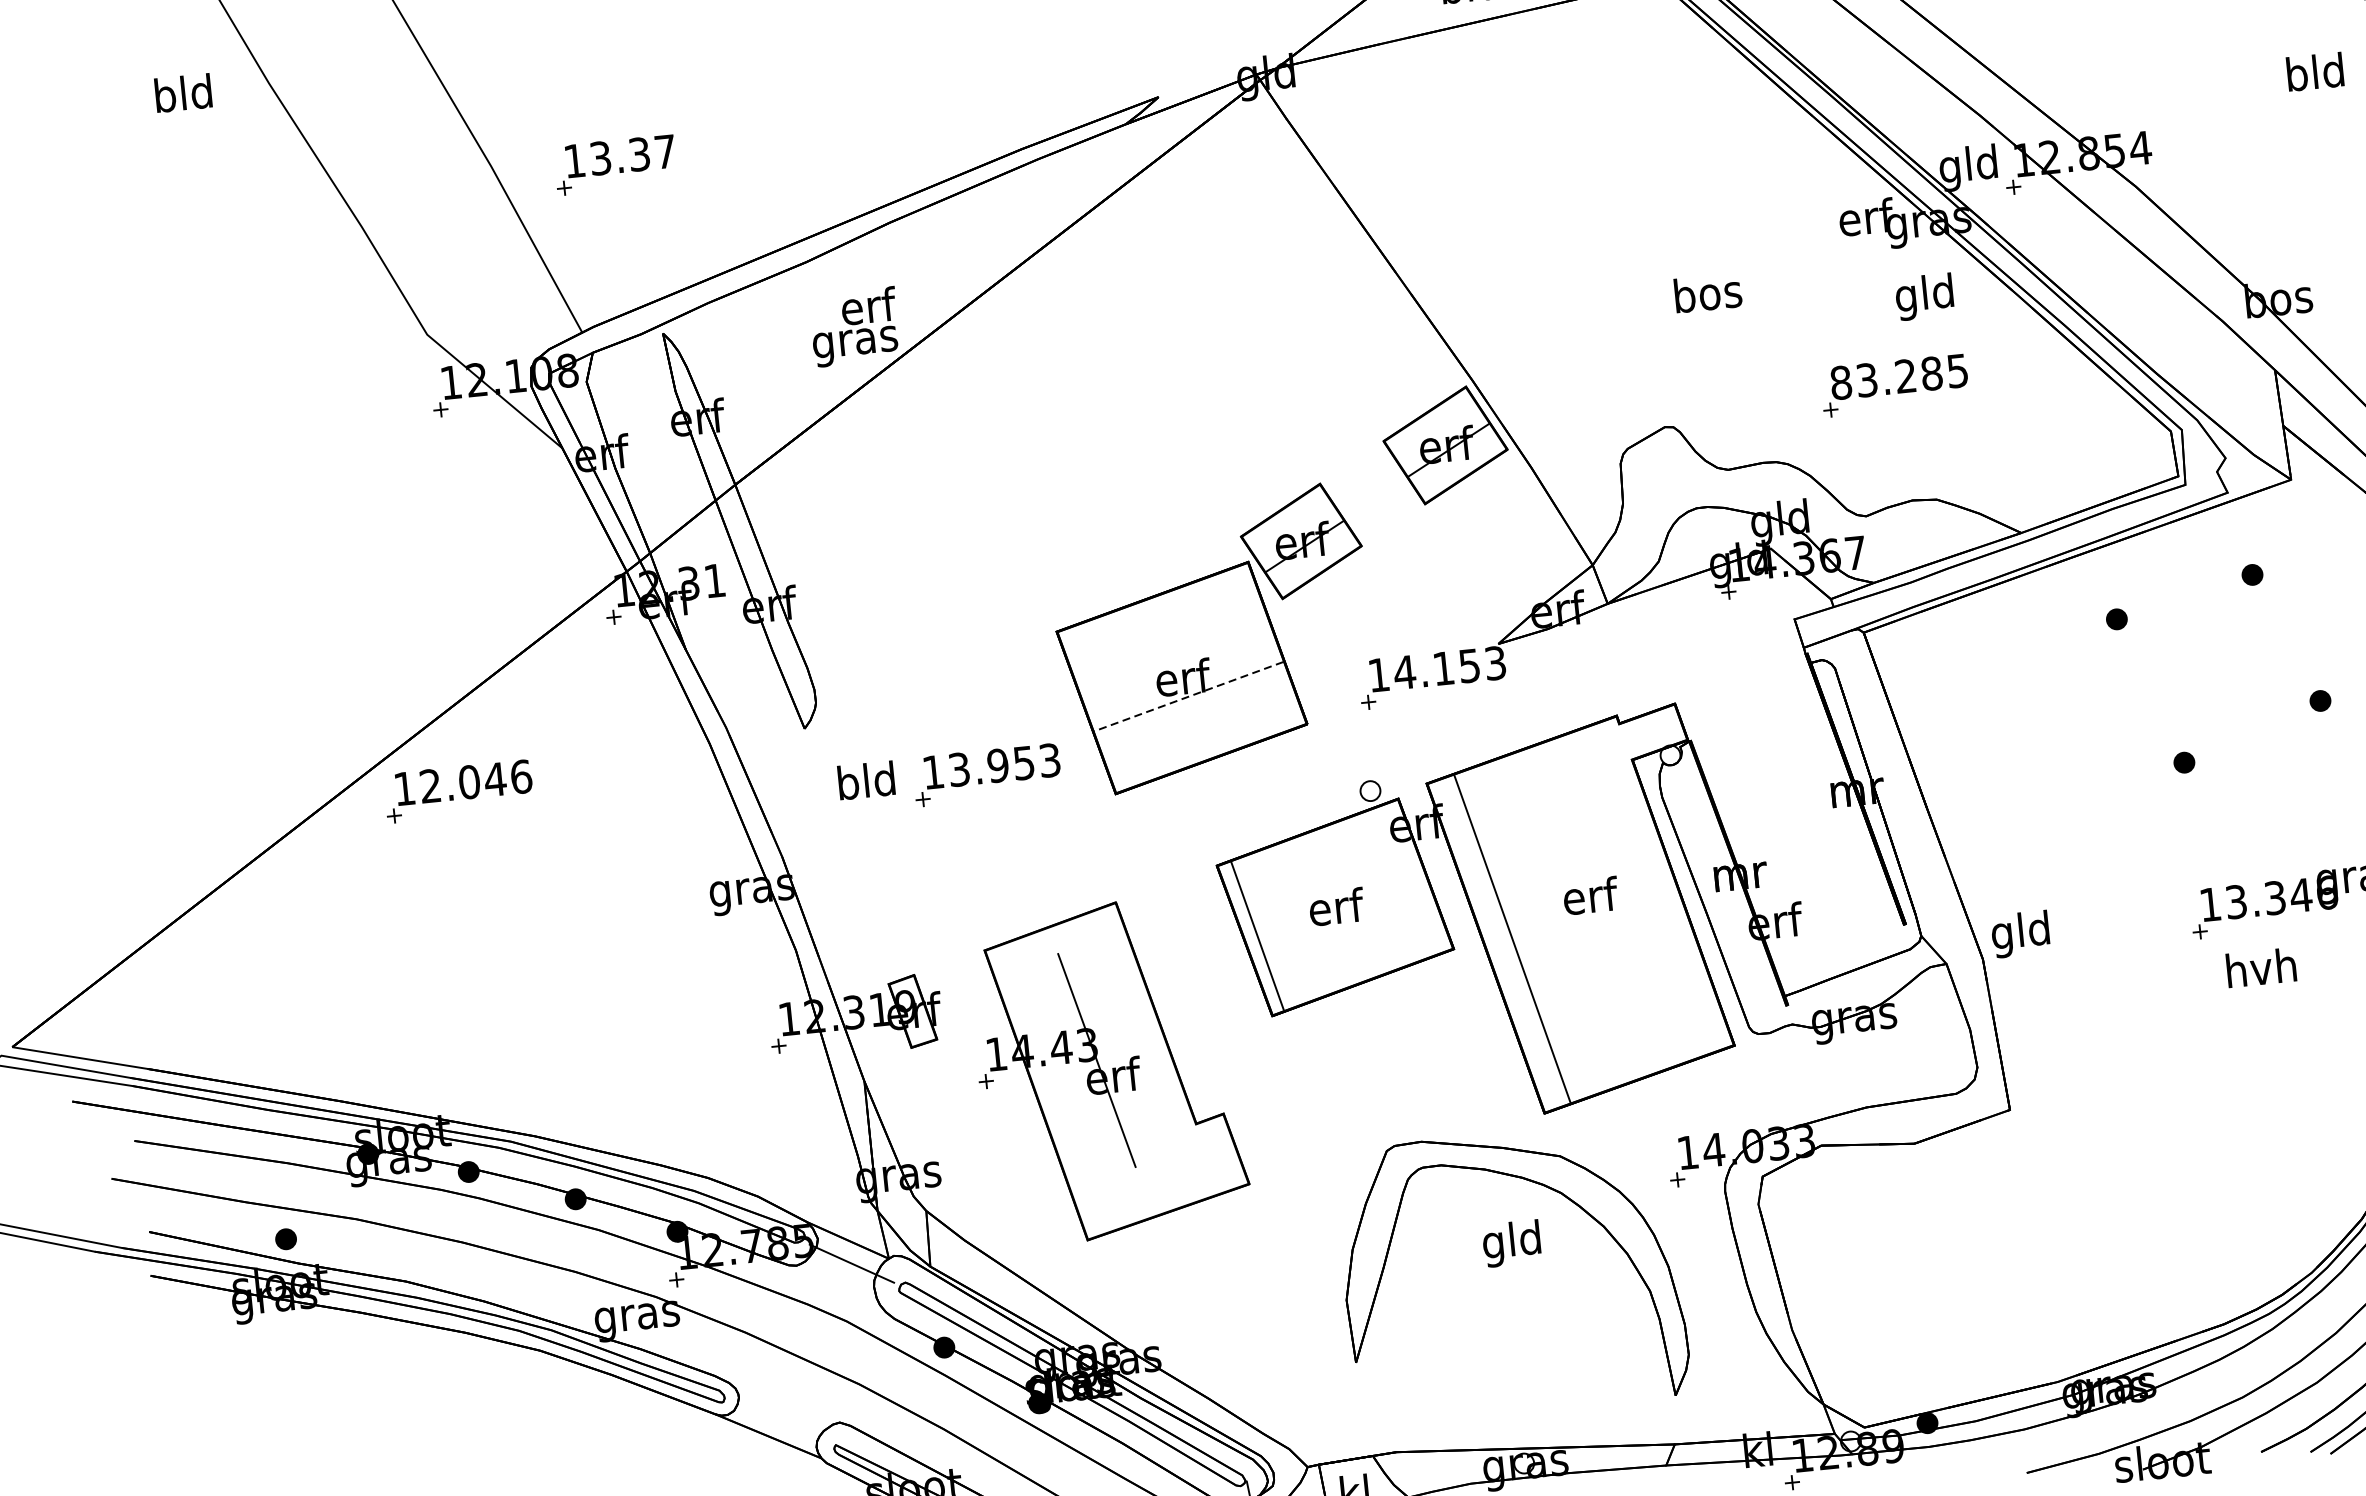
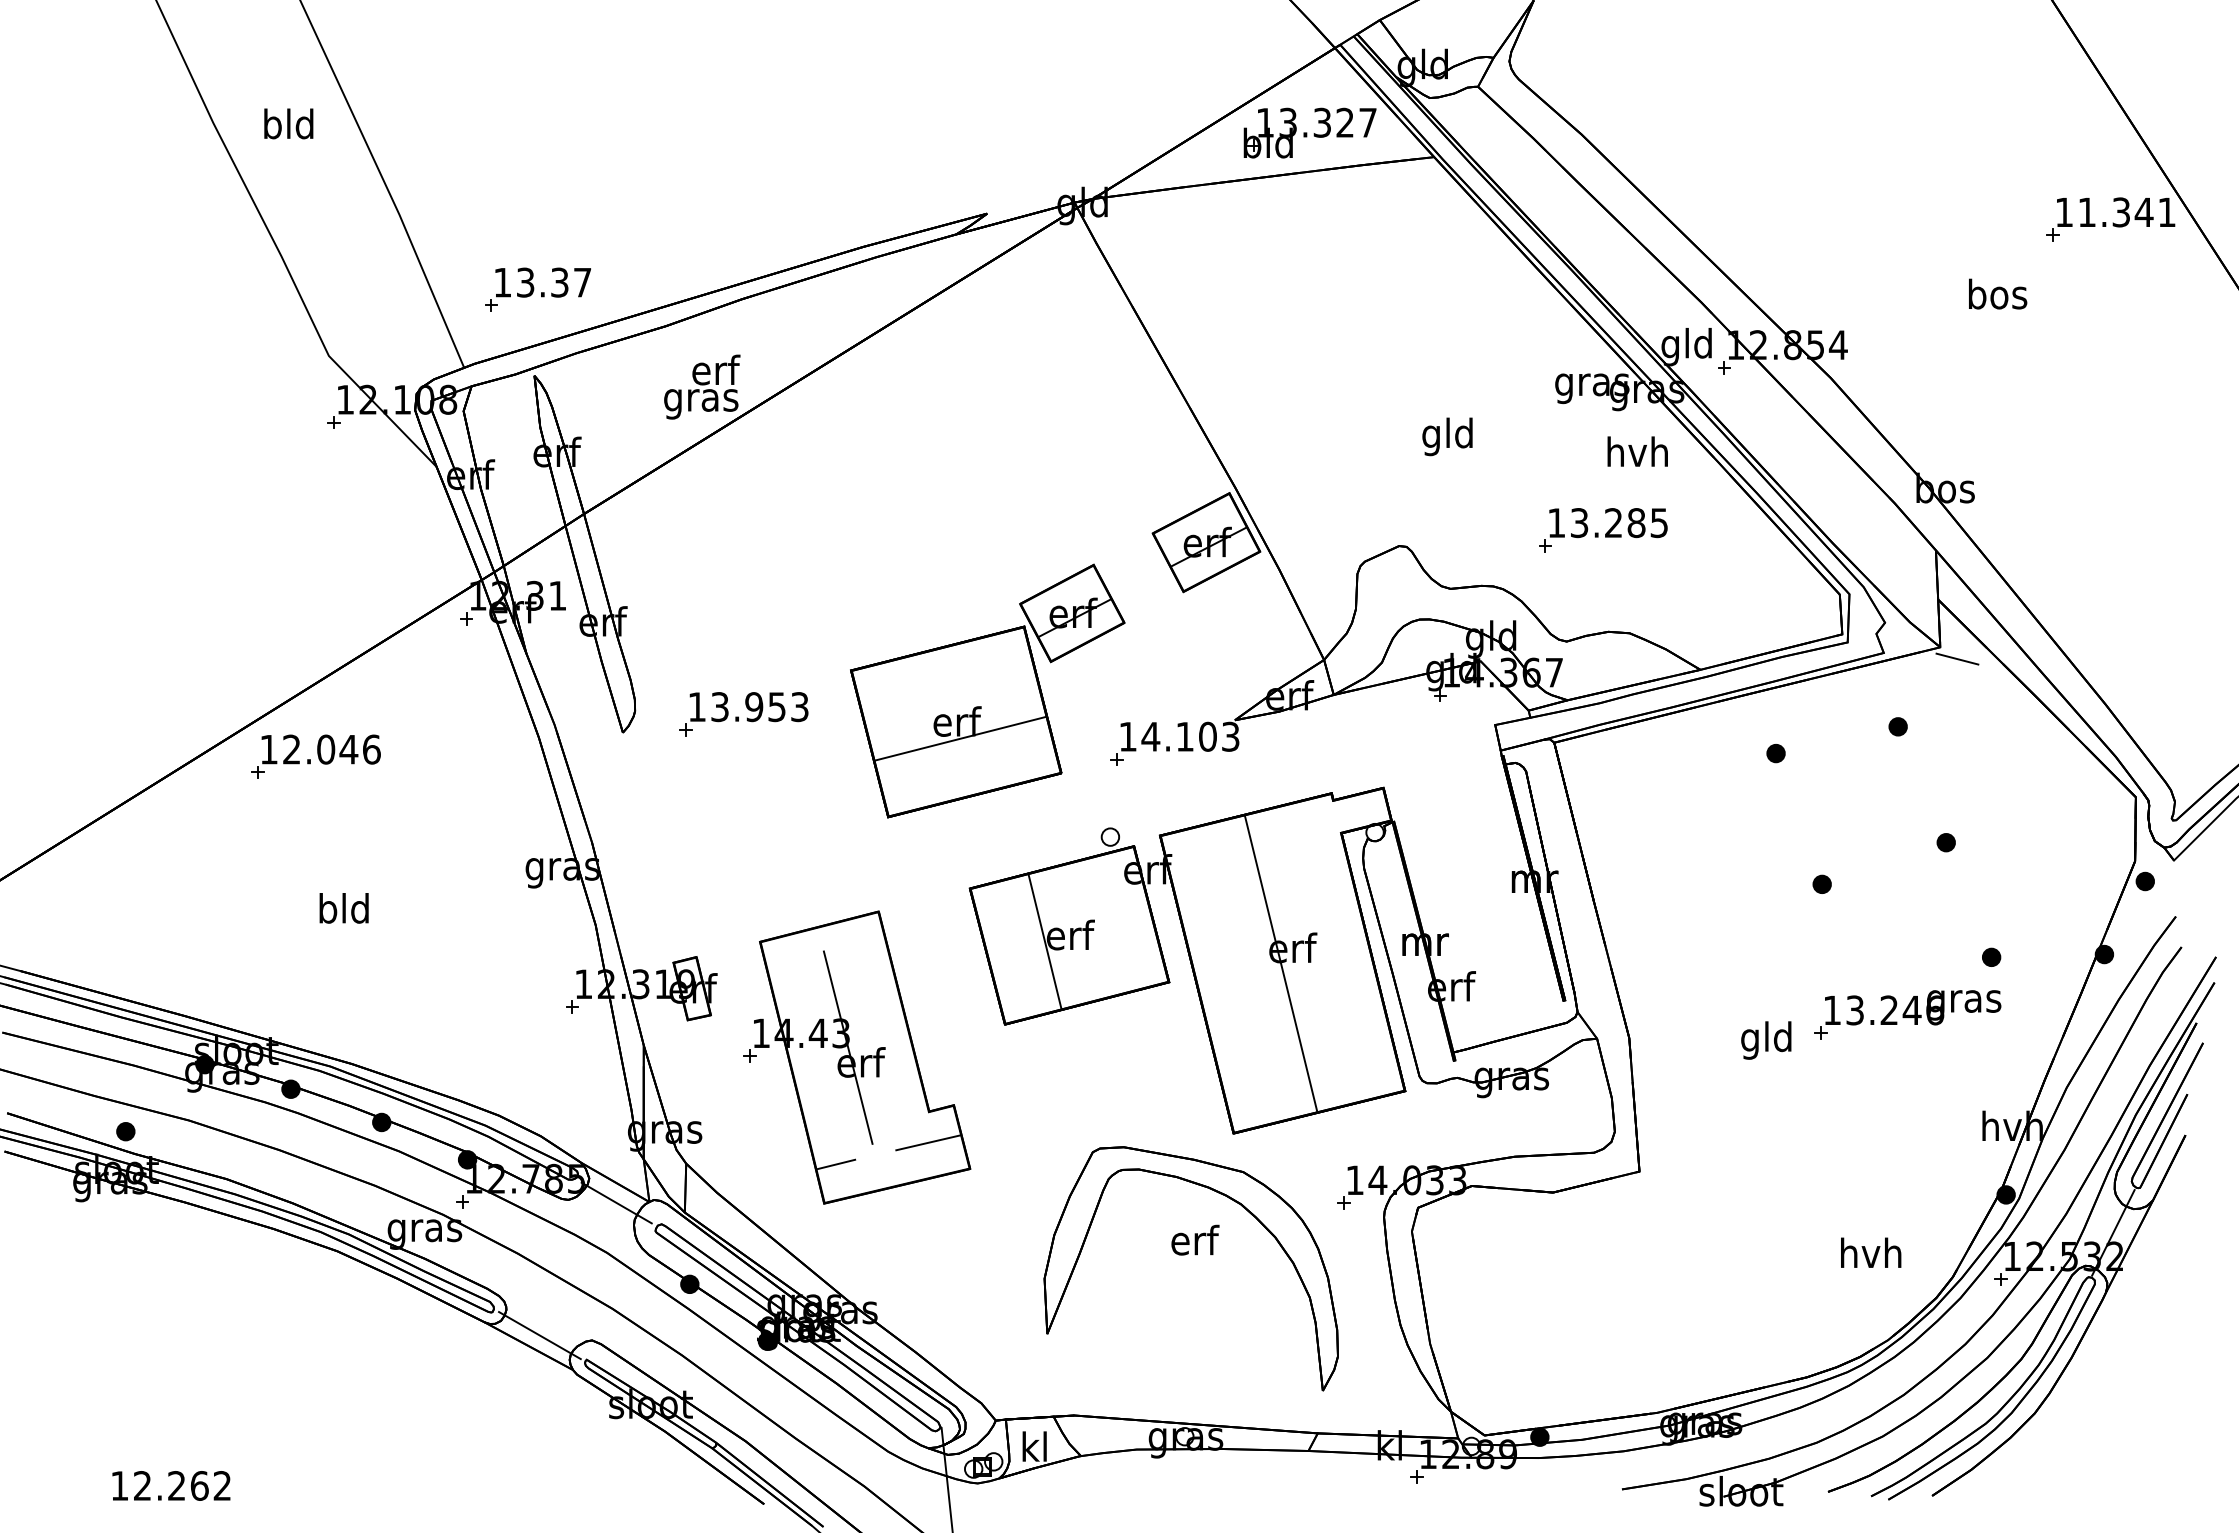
text: (2316, 71) -> (1998, 293), bld -> bos
text: (183, 92) -> (288, 123), moved
part: (614, 164) -> (537, 289), moved
text: (1865, 221) -> (1592, 384), erf -> gras
text: (1925, 296) -> (1637, 455), gld -> hvh
text: (1708, 297) -> (1448, 436), bos -> gld
text: (1840, 383) -> (1556, 523), 83.285 -> 13.285
line: (2312, 490) -> (1957, 658), added
text: (1469, 665) -> (1207, 736), 14.153 -> 14.103
line: (1188, 696) -> (960, 738), dashed -> solid
part: (986, 775) -> (743, 714), moved
text: (865, 780) -> (343, 908), moved
text: (2274, 898) -> (1888, 1010), 13.346 -> 13.246
text: (2020, 934) -> (1766, 1040), moved
line: (1256, 935) -> (1044, 941), moved
line: (1511, 938) -> (1280, 963), moved
text: (2261, 967) -> (1871, 1252), moved
line: (1199, 1158) -> (928, 1142), added
line: (1097, 1194) -> (836, 1164), added
text: (1511, 1243) -> (1193, 1243), gld -> erf
line: (779, 1423) -> (539, 1335), added

